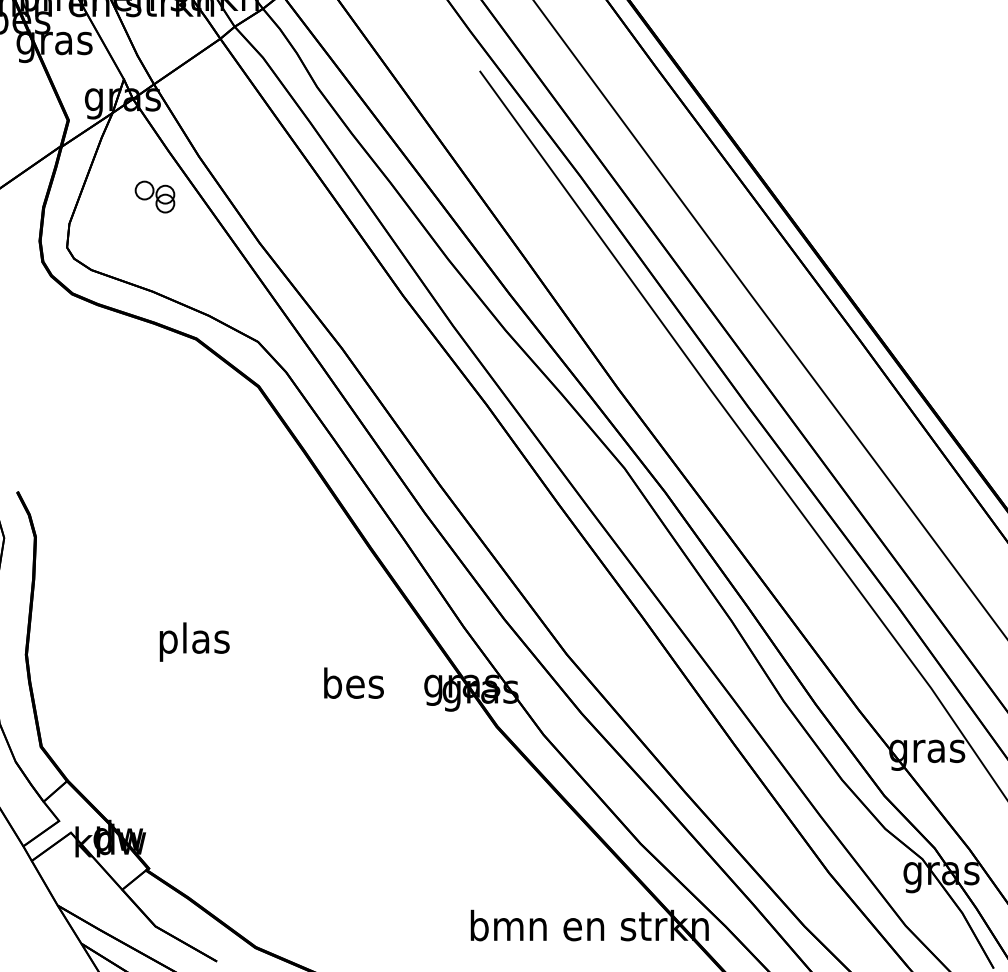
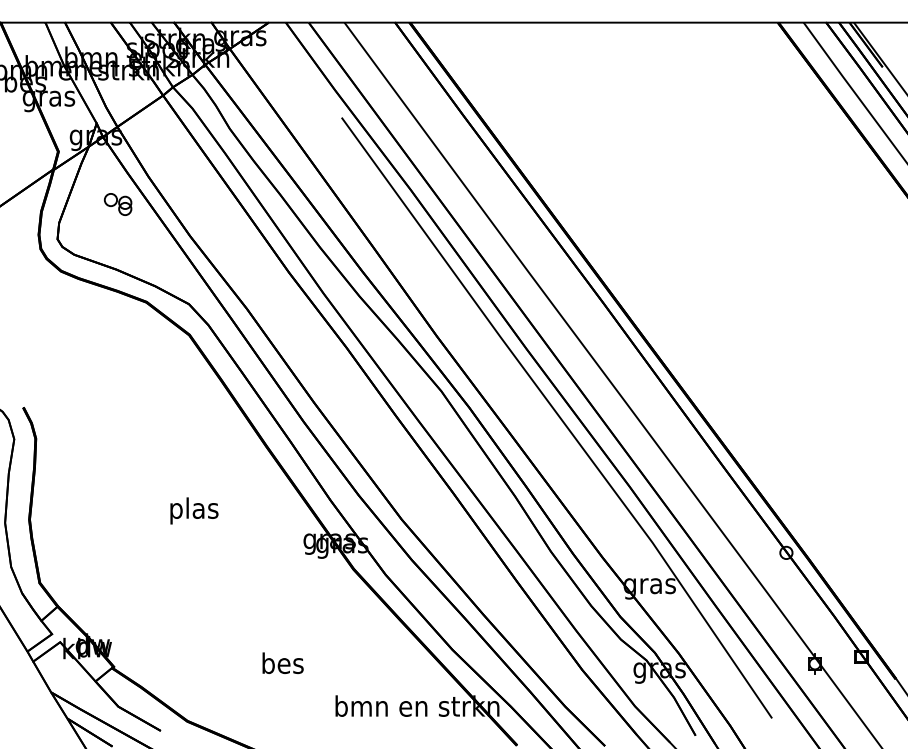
text: (194, 641) -> (194, 510), moved
text: (353, 682) -> (282, 662), moved

